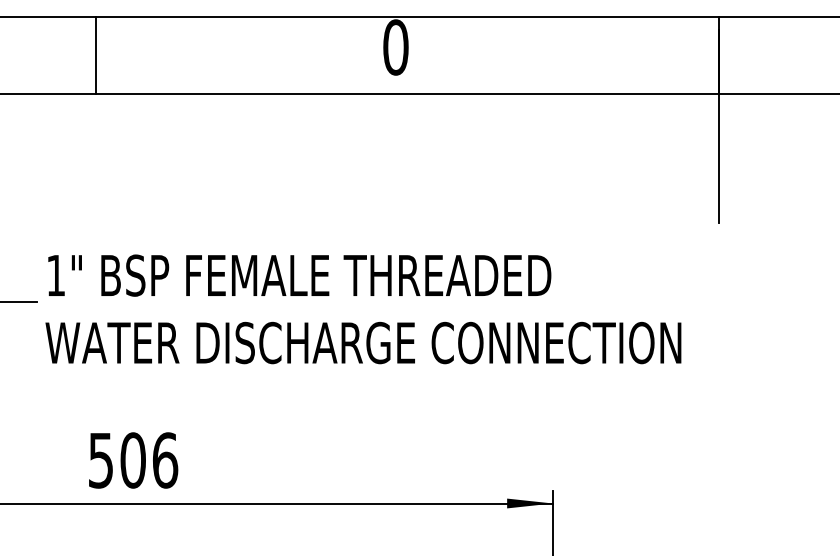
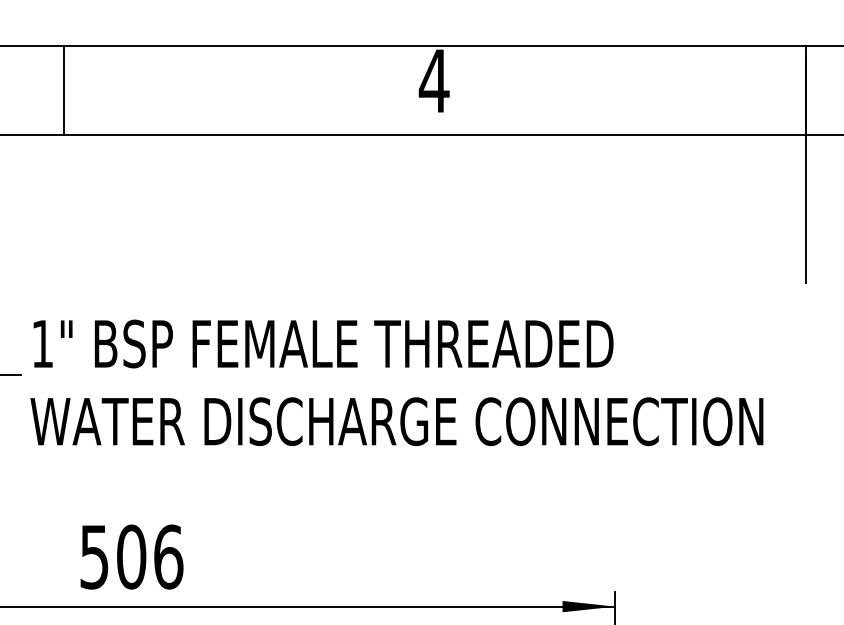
text: (395, 47) -> (433, 81), 0 -> 4
line: (95, 54) -> (63, 89), moved

